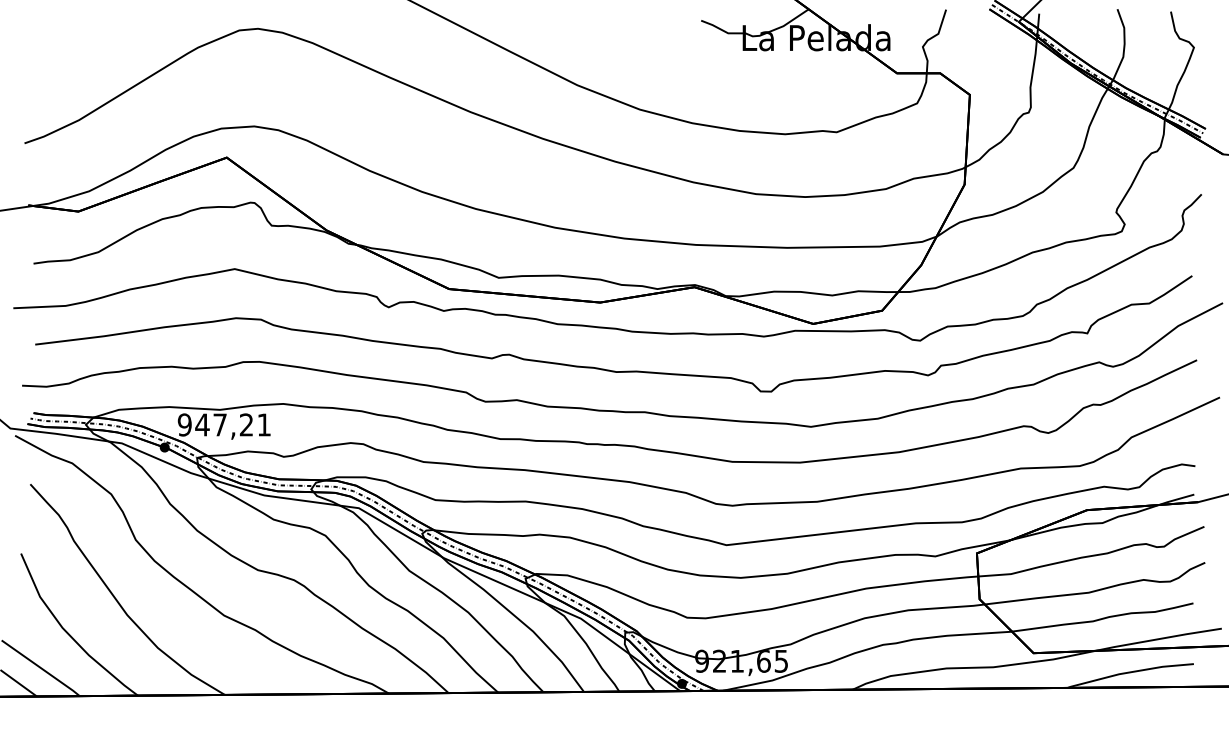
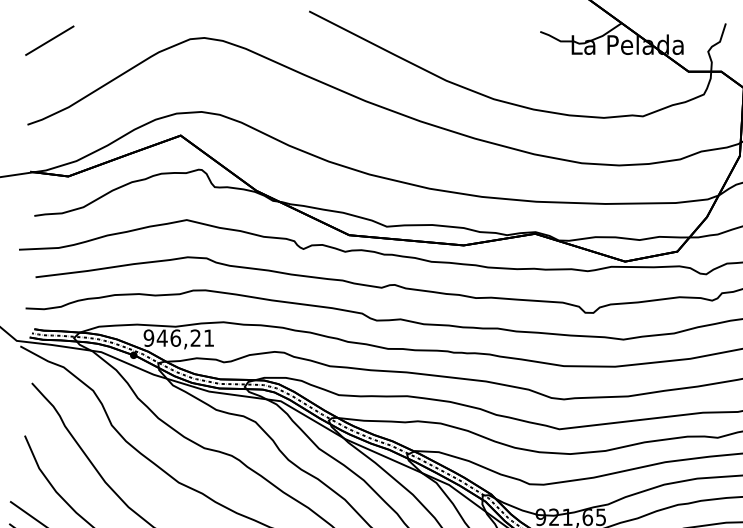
line: (53, 32) -> (49, 40), added
text: (220, 424) -> (175, 337), 947,21 -> 946,21

